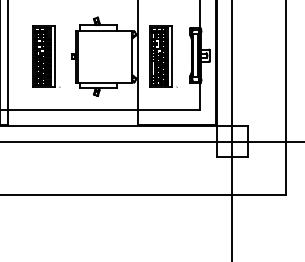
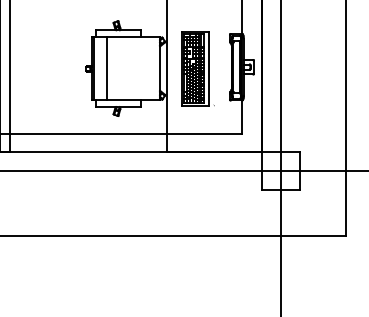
part: (46, 56) -> (55, 68), removed
line: (88, 56) -> (107, 68), added

